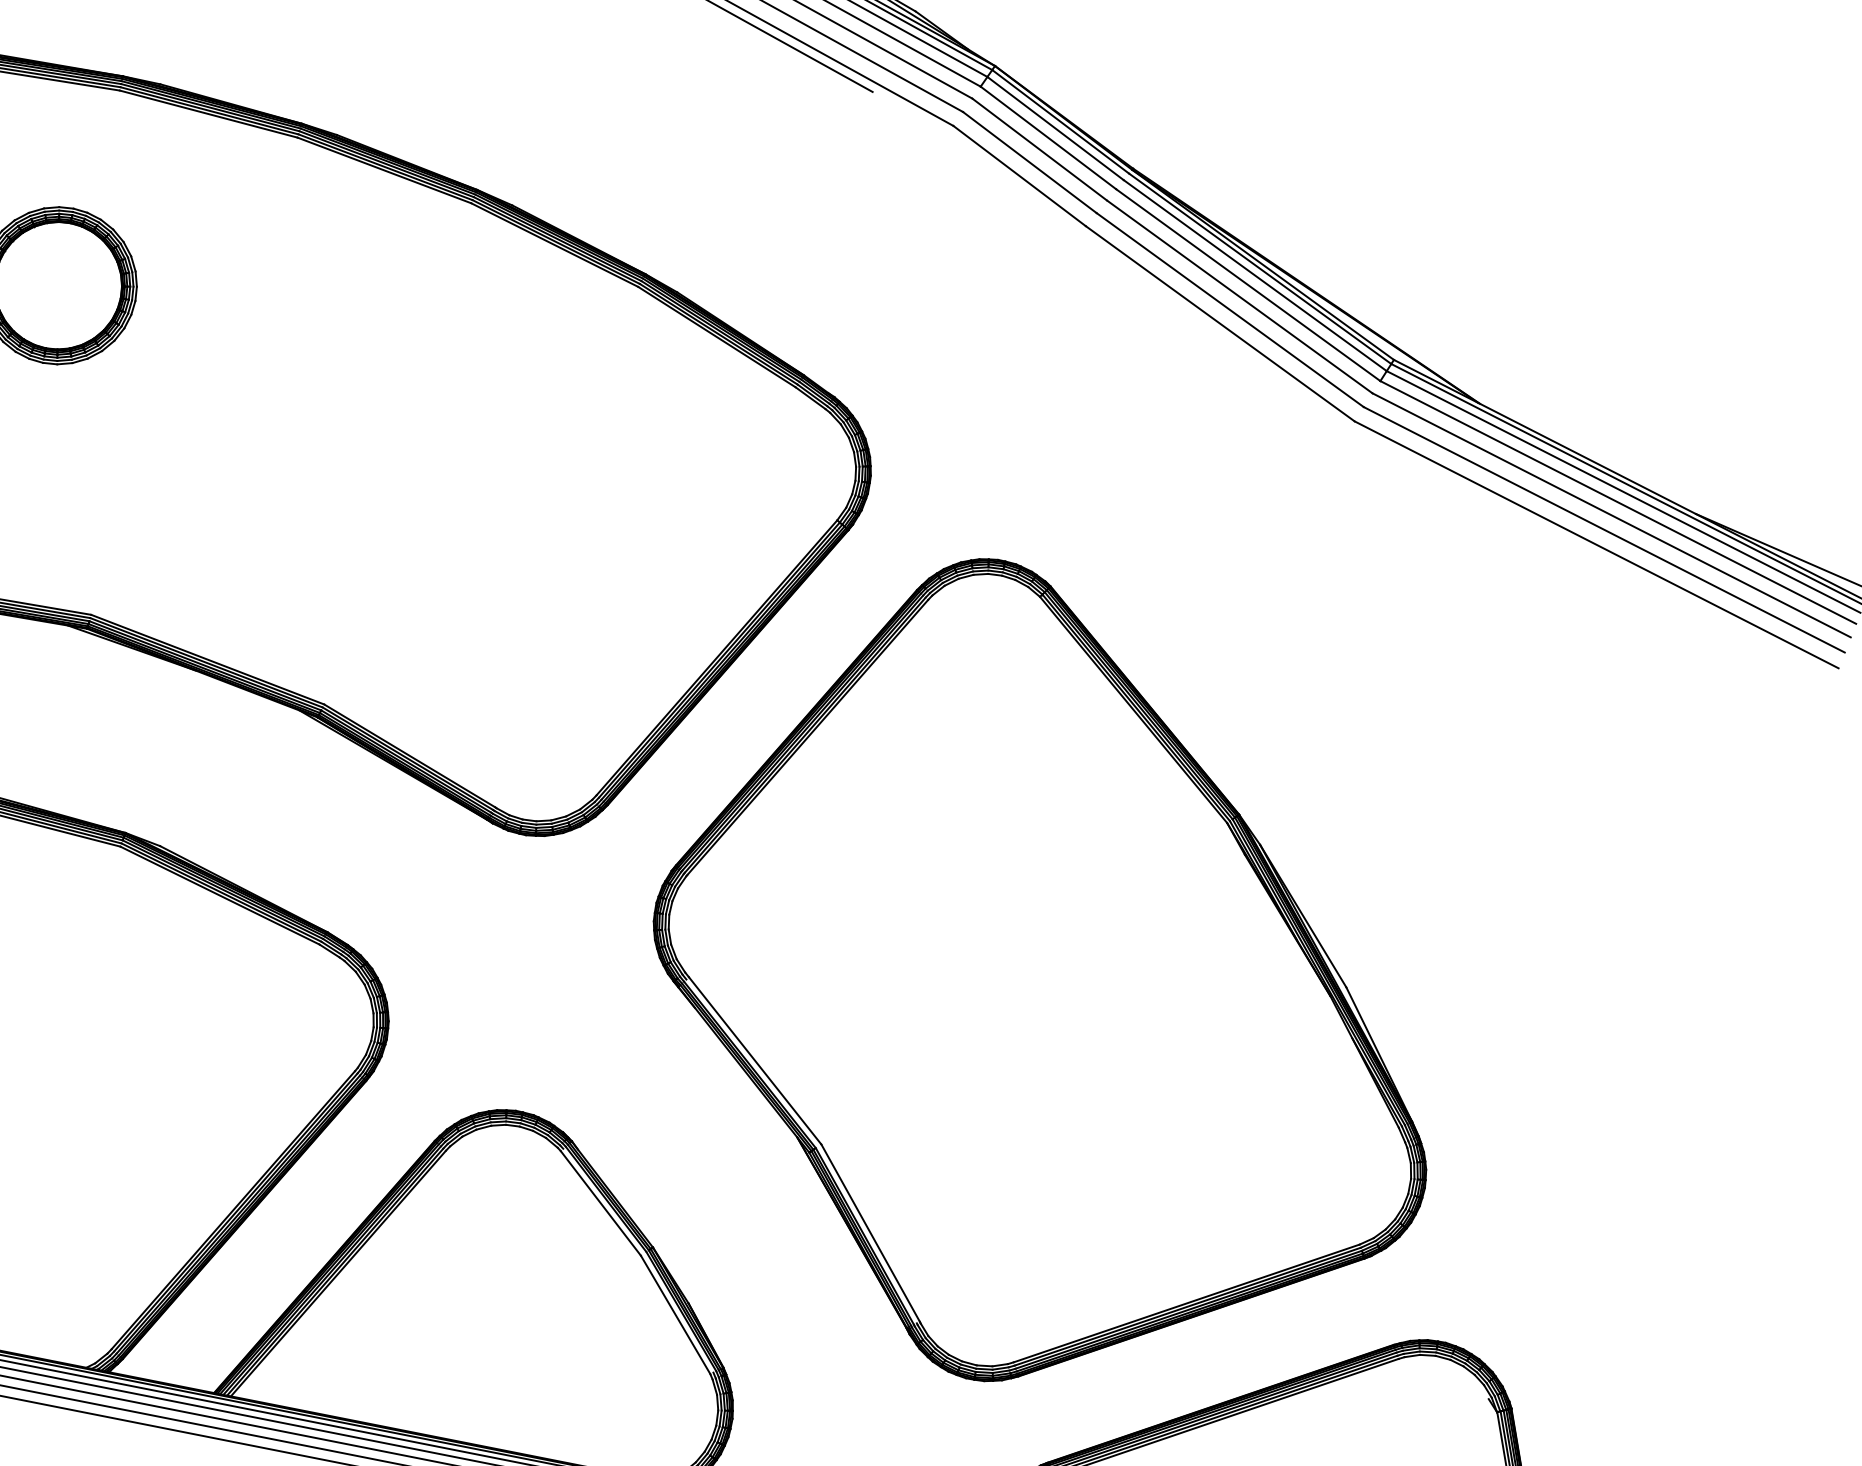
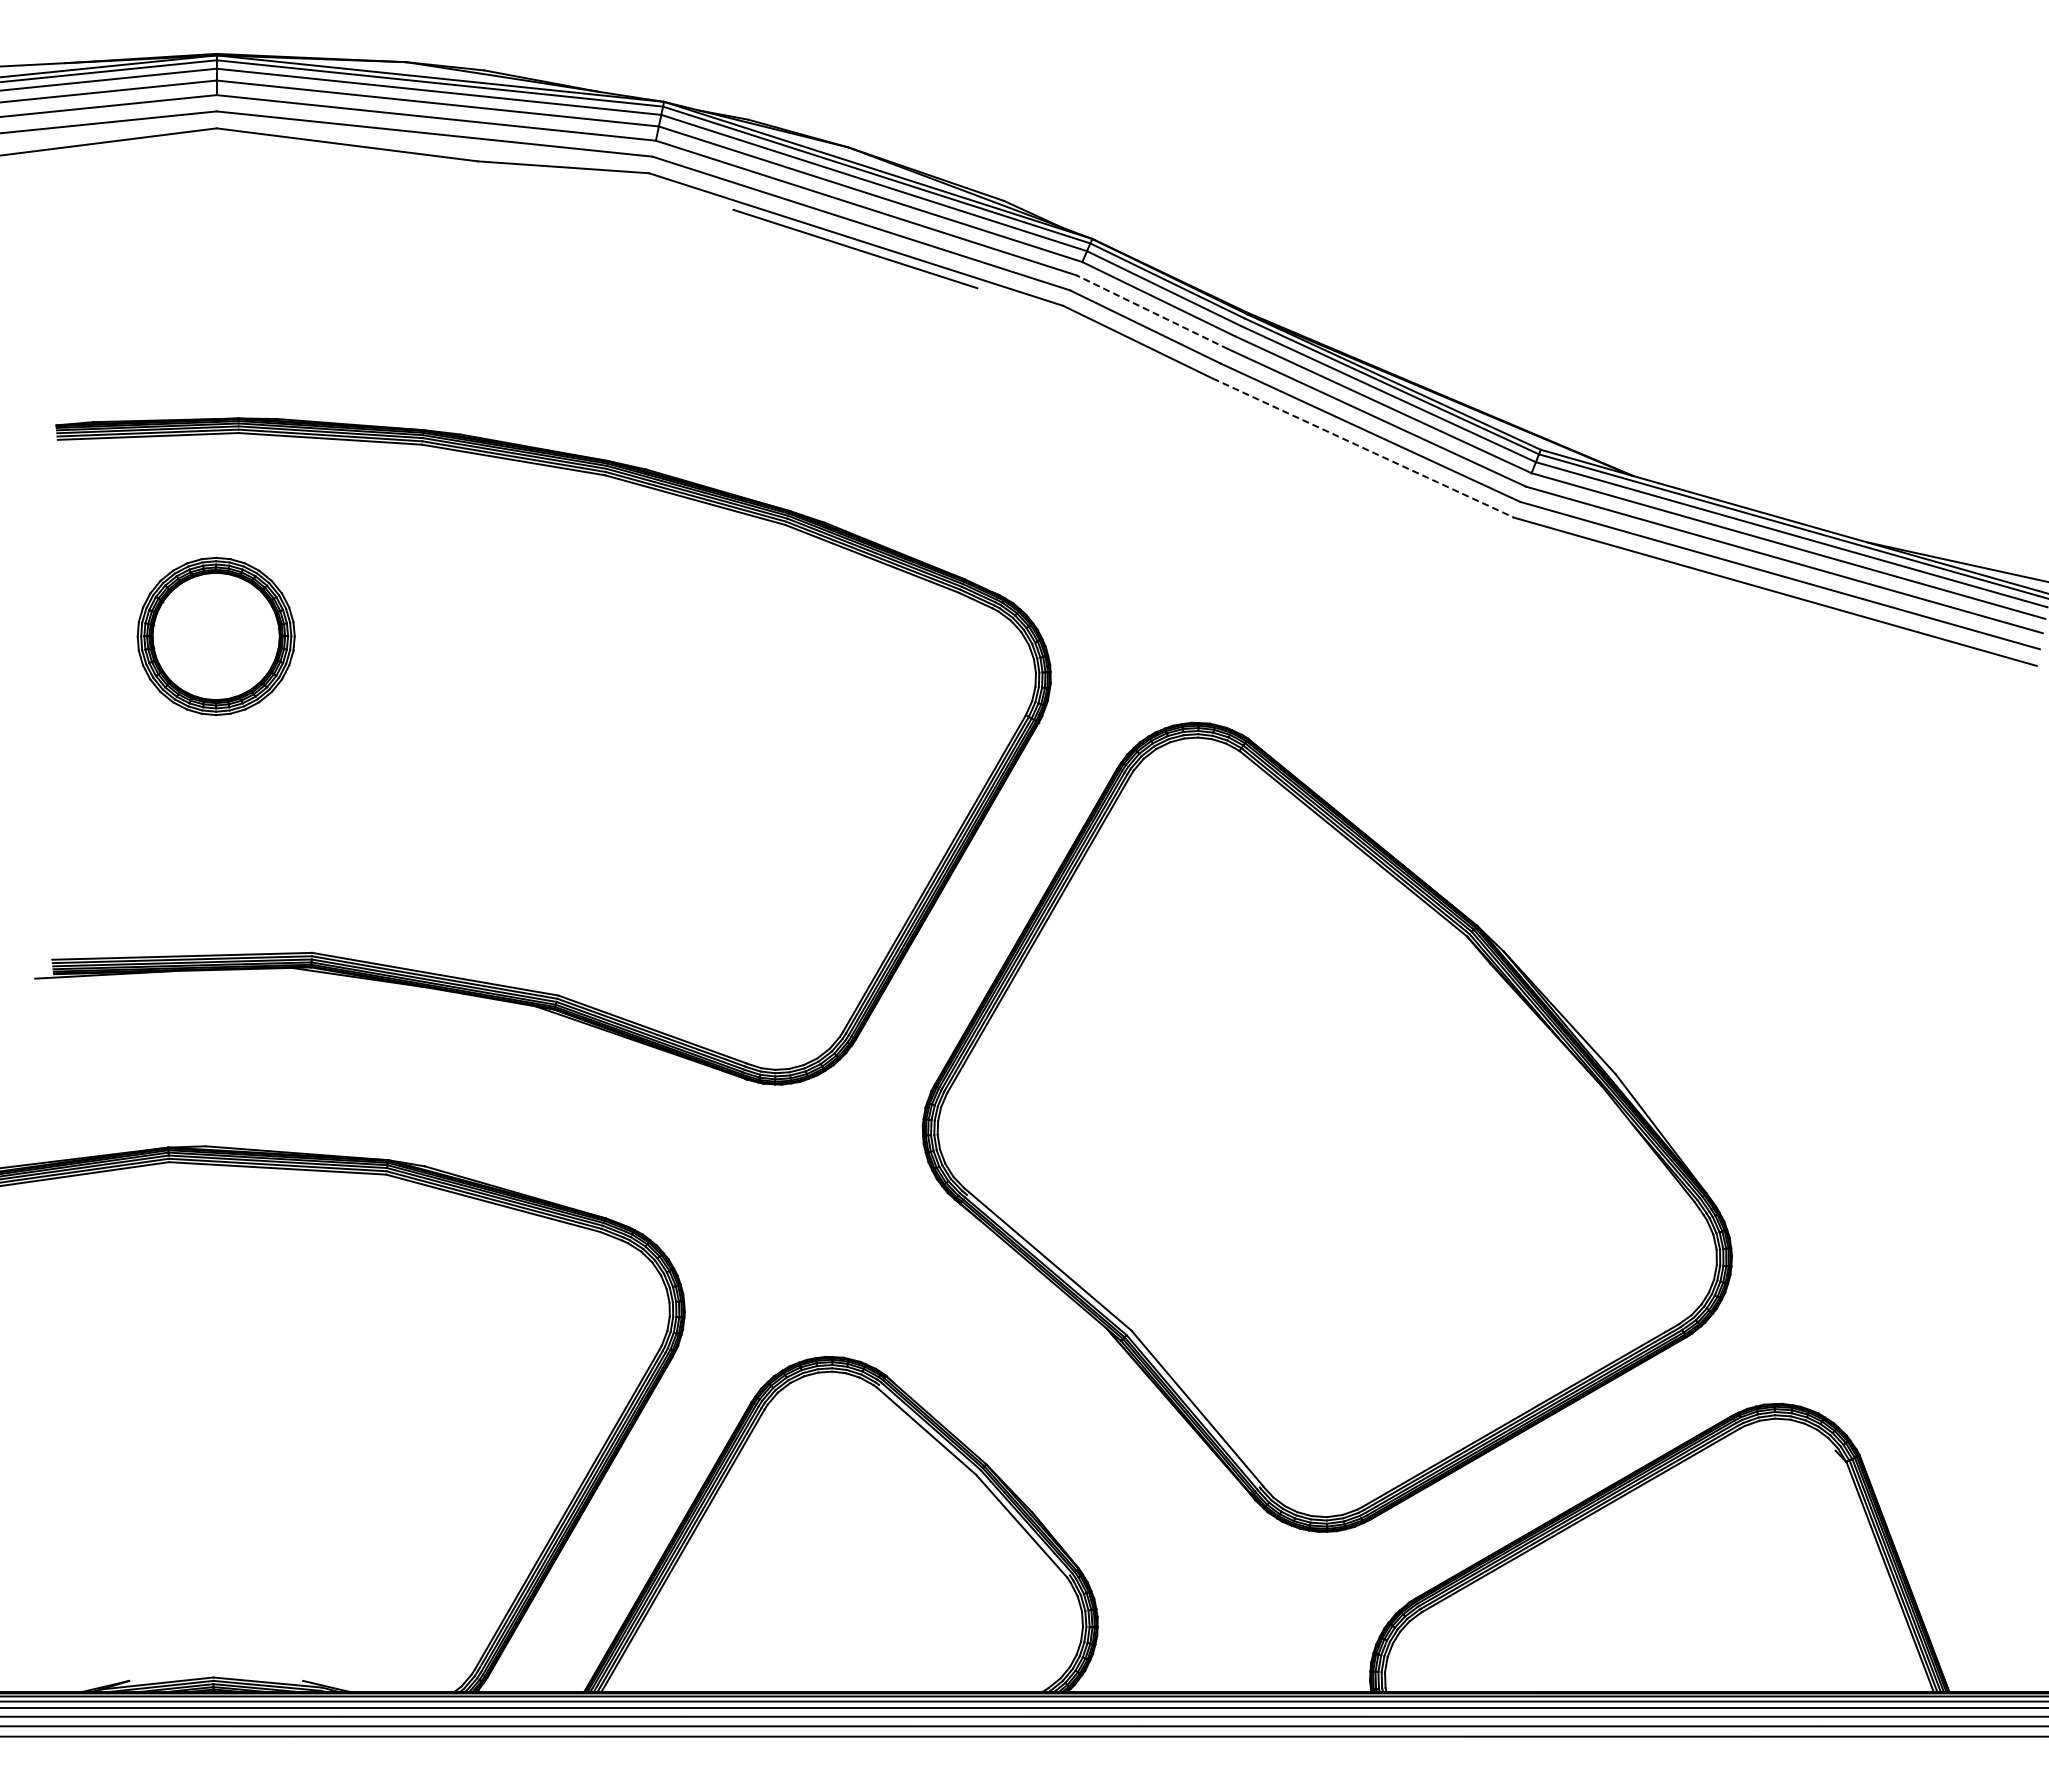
line: (1038, 149) -> (1151, 312), solid -> dashed
line: (1220, 324) -> (1363, 448), solid -> dashed

